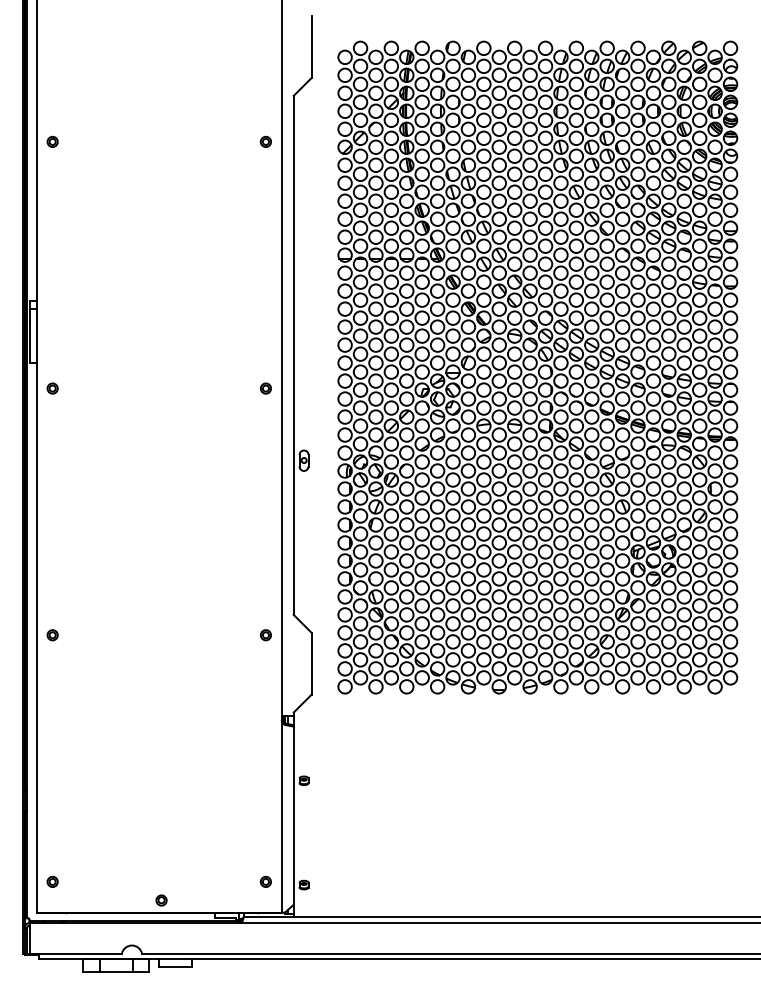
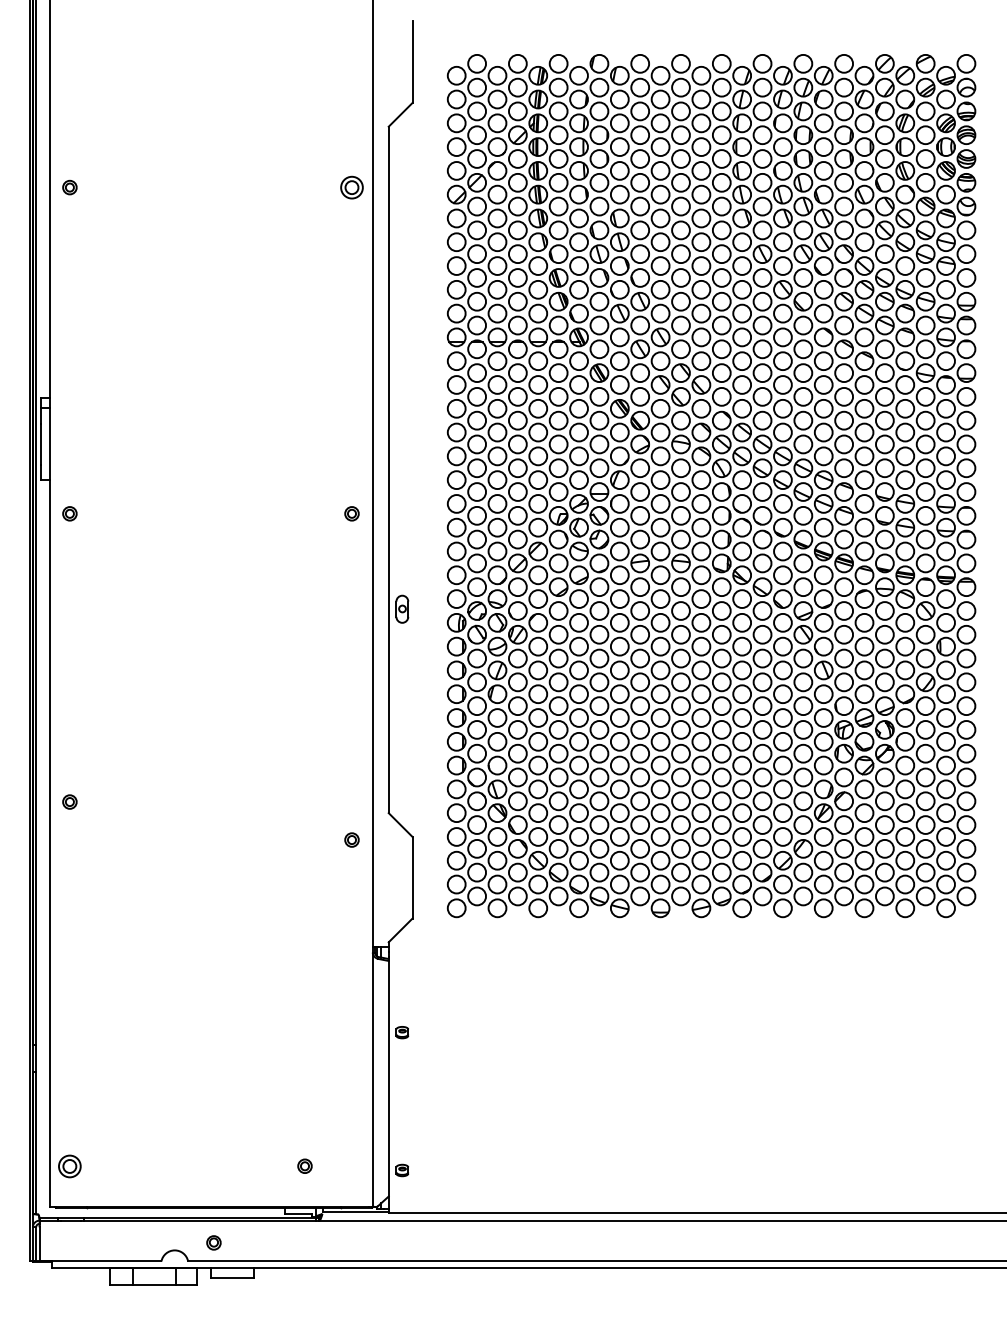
part: (265, 141) -> (351, 187), size x1.6
part: (52, 634) -> (69, 801), moved
part: (52, 881) -> (69, 1165), size x1.6
part: (265, 881) -> (304, 1165), moved
part: (161, 900) -> (213, 1242), moved

